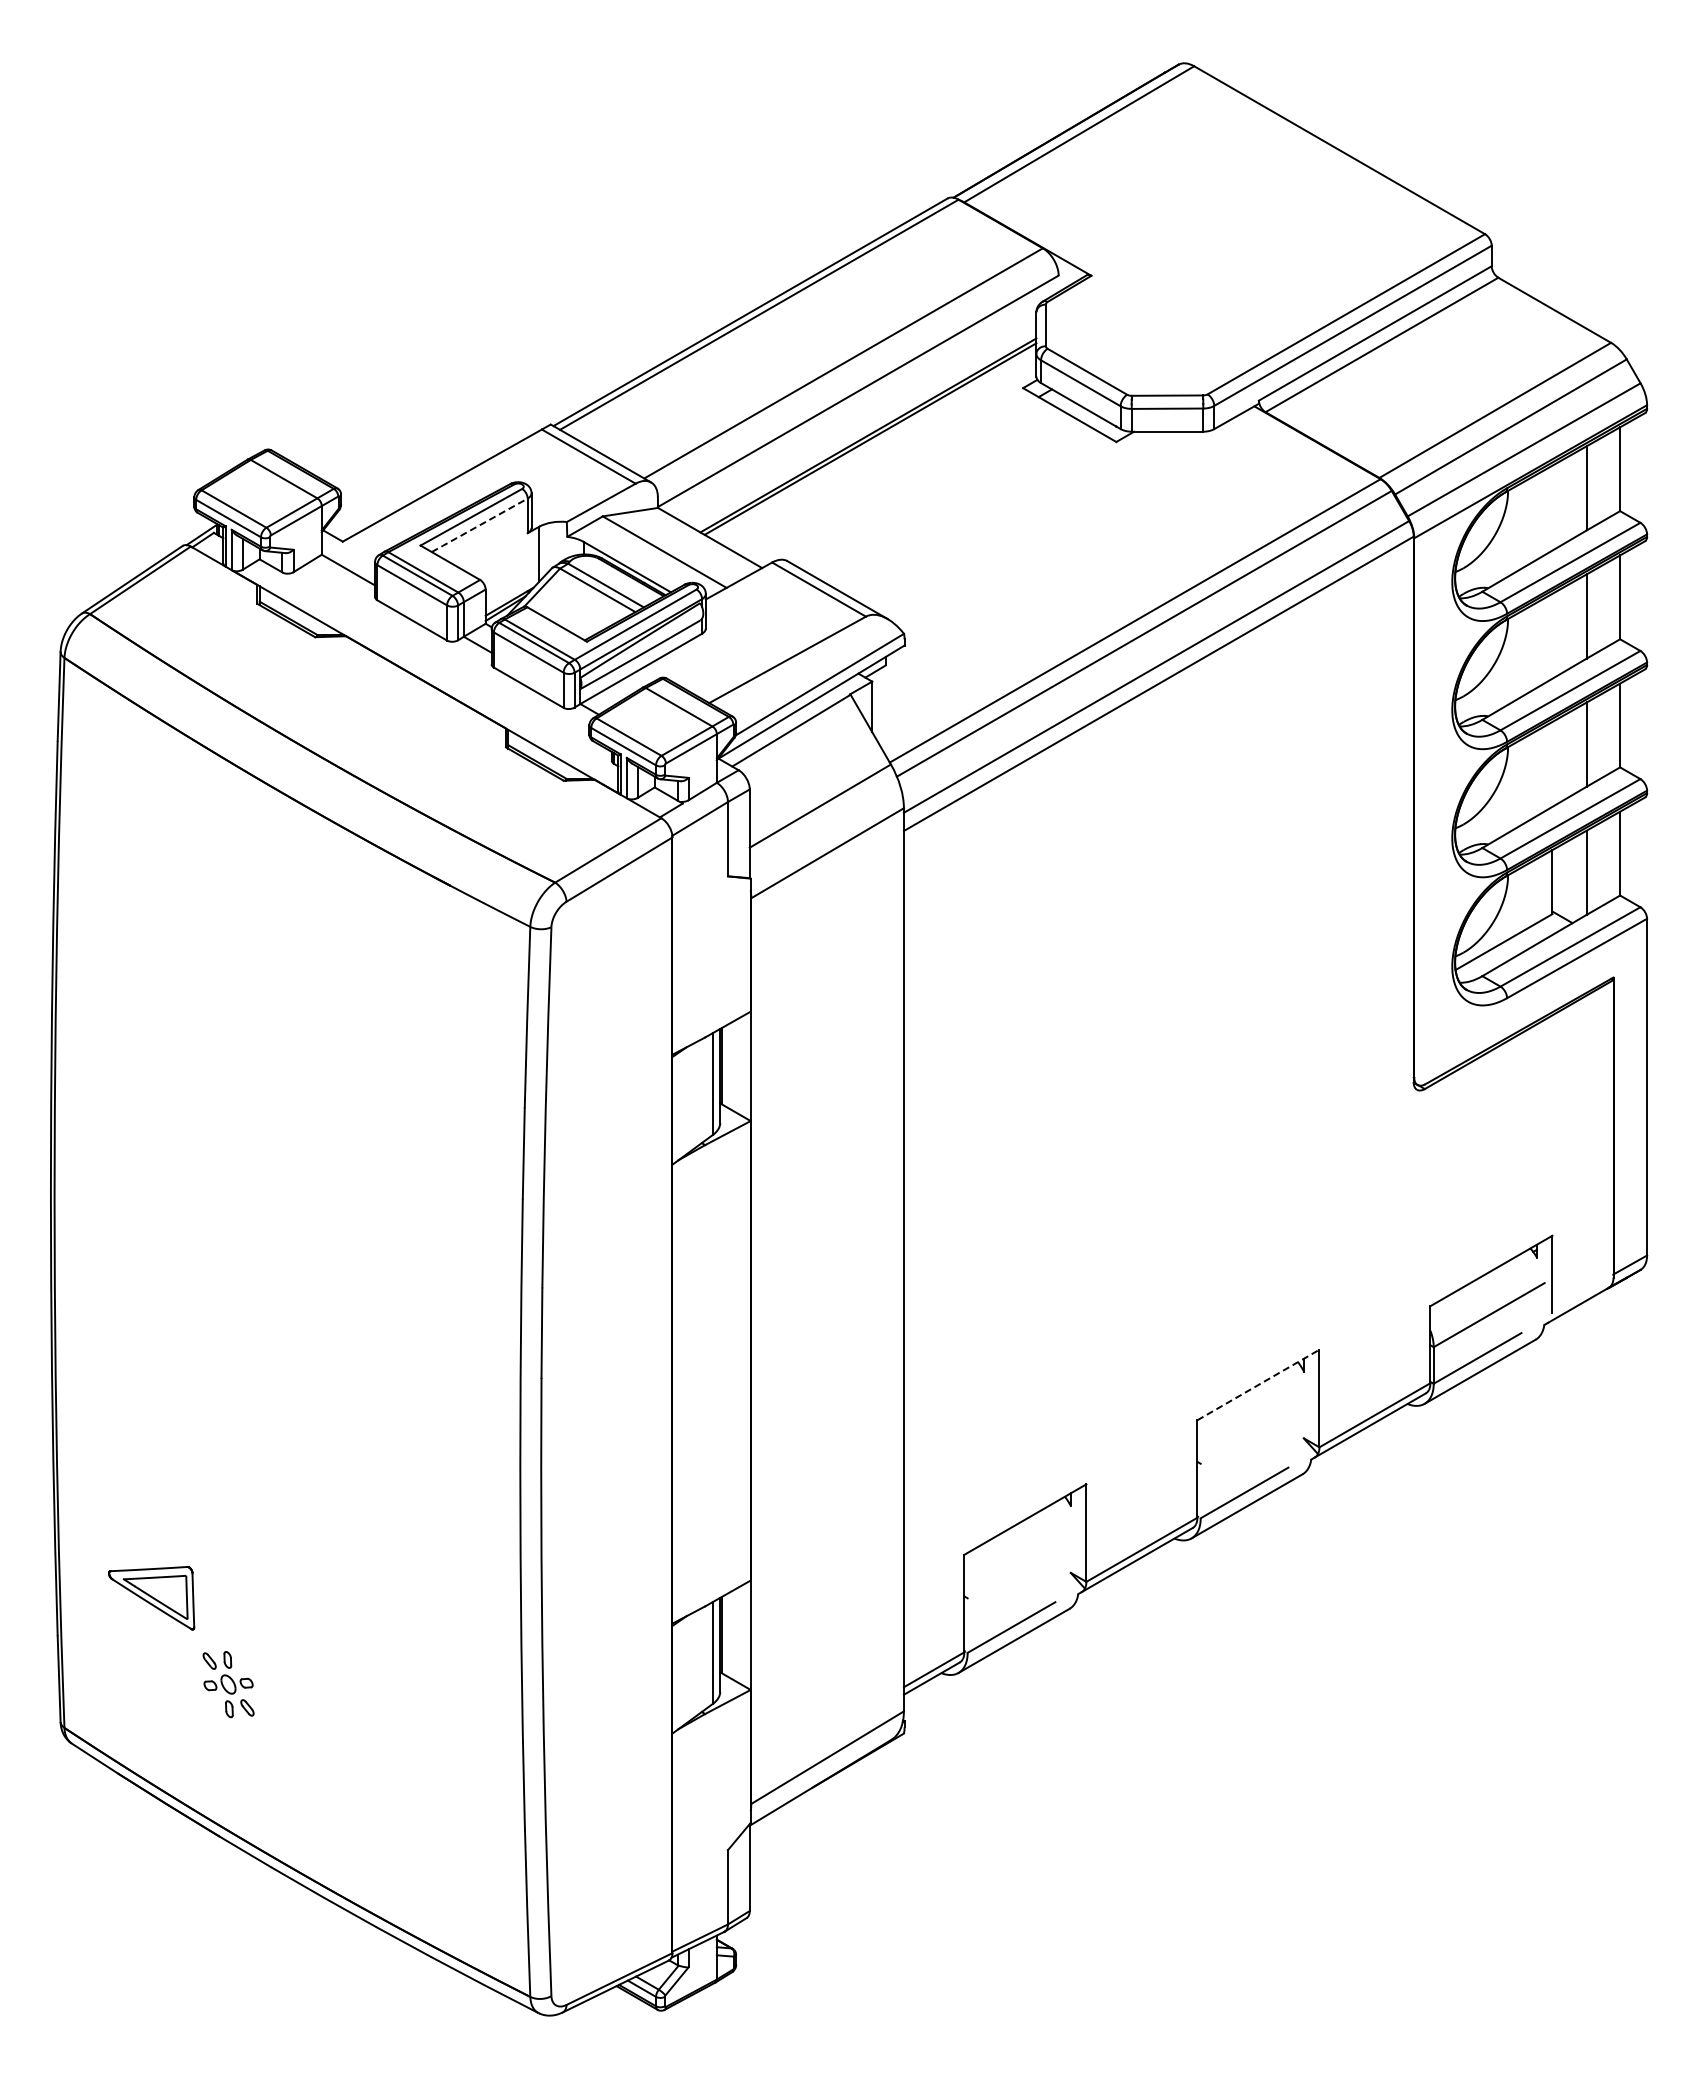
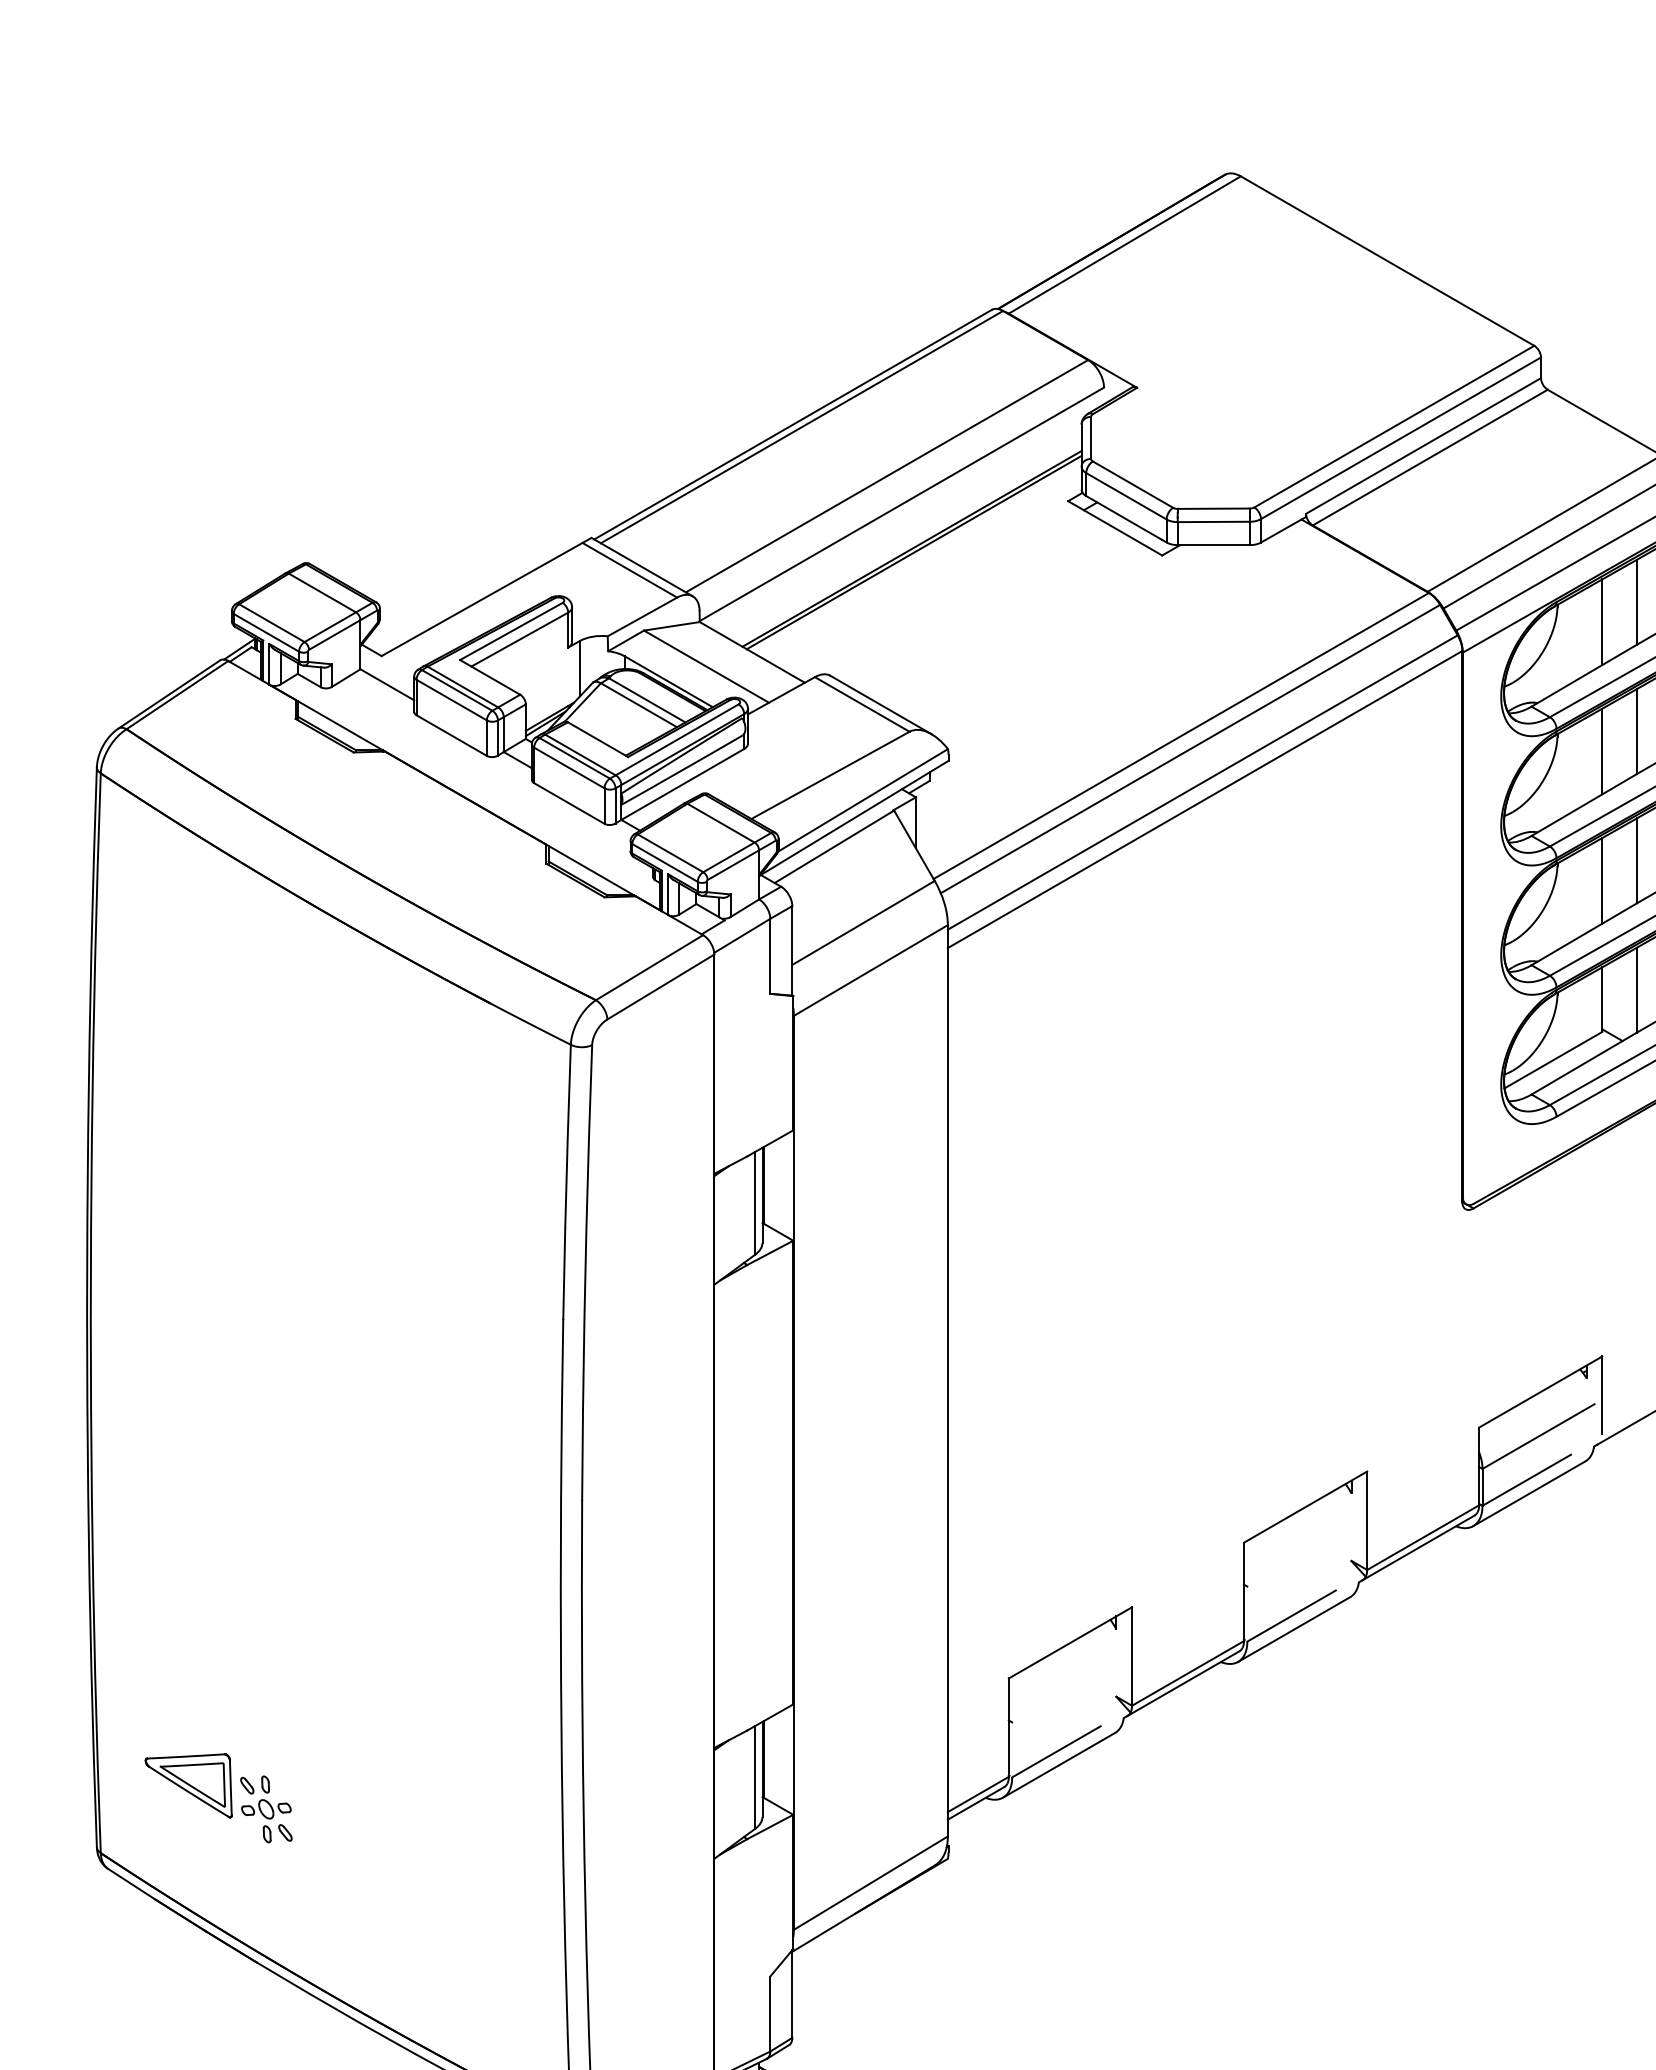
line: (1552, 507) -> (1602, 621), added
line: (479, 525) -> (519, 639), dashed -> solid
line: (1552, 635) -> (1602, 750), added
line: (1552, 763) -> (1602, 879), added
line: (1258, 1384) -> (1305, 1506), dashed -> solid
part: (151, 1598) -> (188, 1786), moved

